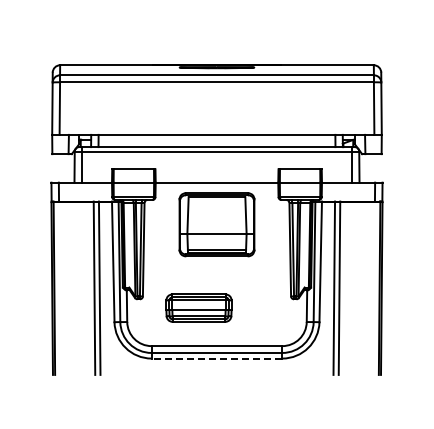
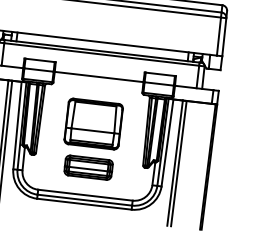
part: (216, 224) -> (93, 123), moved
part: (198, 307) -> (88, 167), moved
line: (216, 358) -> (84, 204), dashed -> solid

